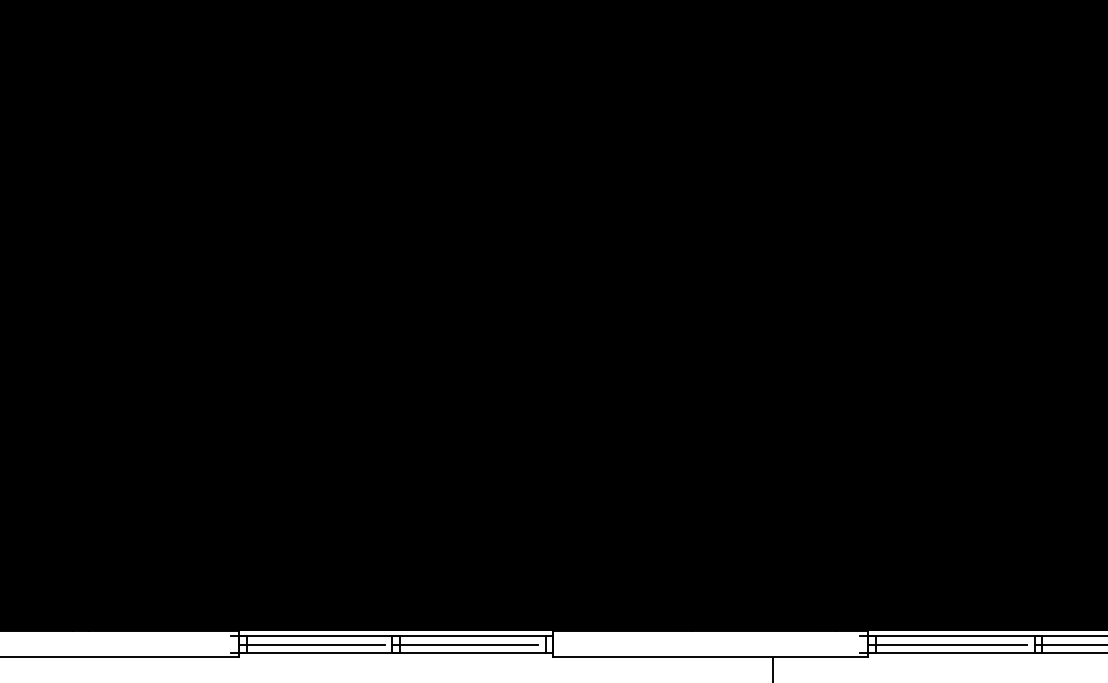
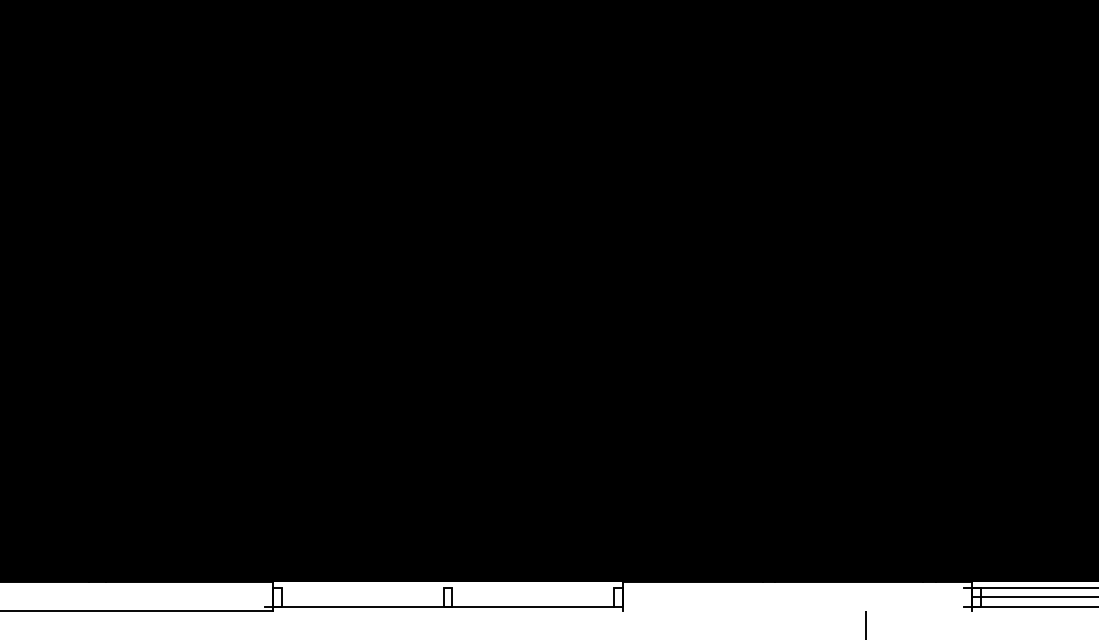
line: (388, 636) -> (439, 588), removed
line: (311, 644) -> (353, 597), removed
line: (465, 644) -> (524, 597), removed
line: (710, 657) -> (797, 611), removed

